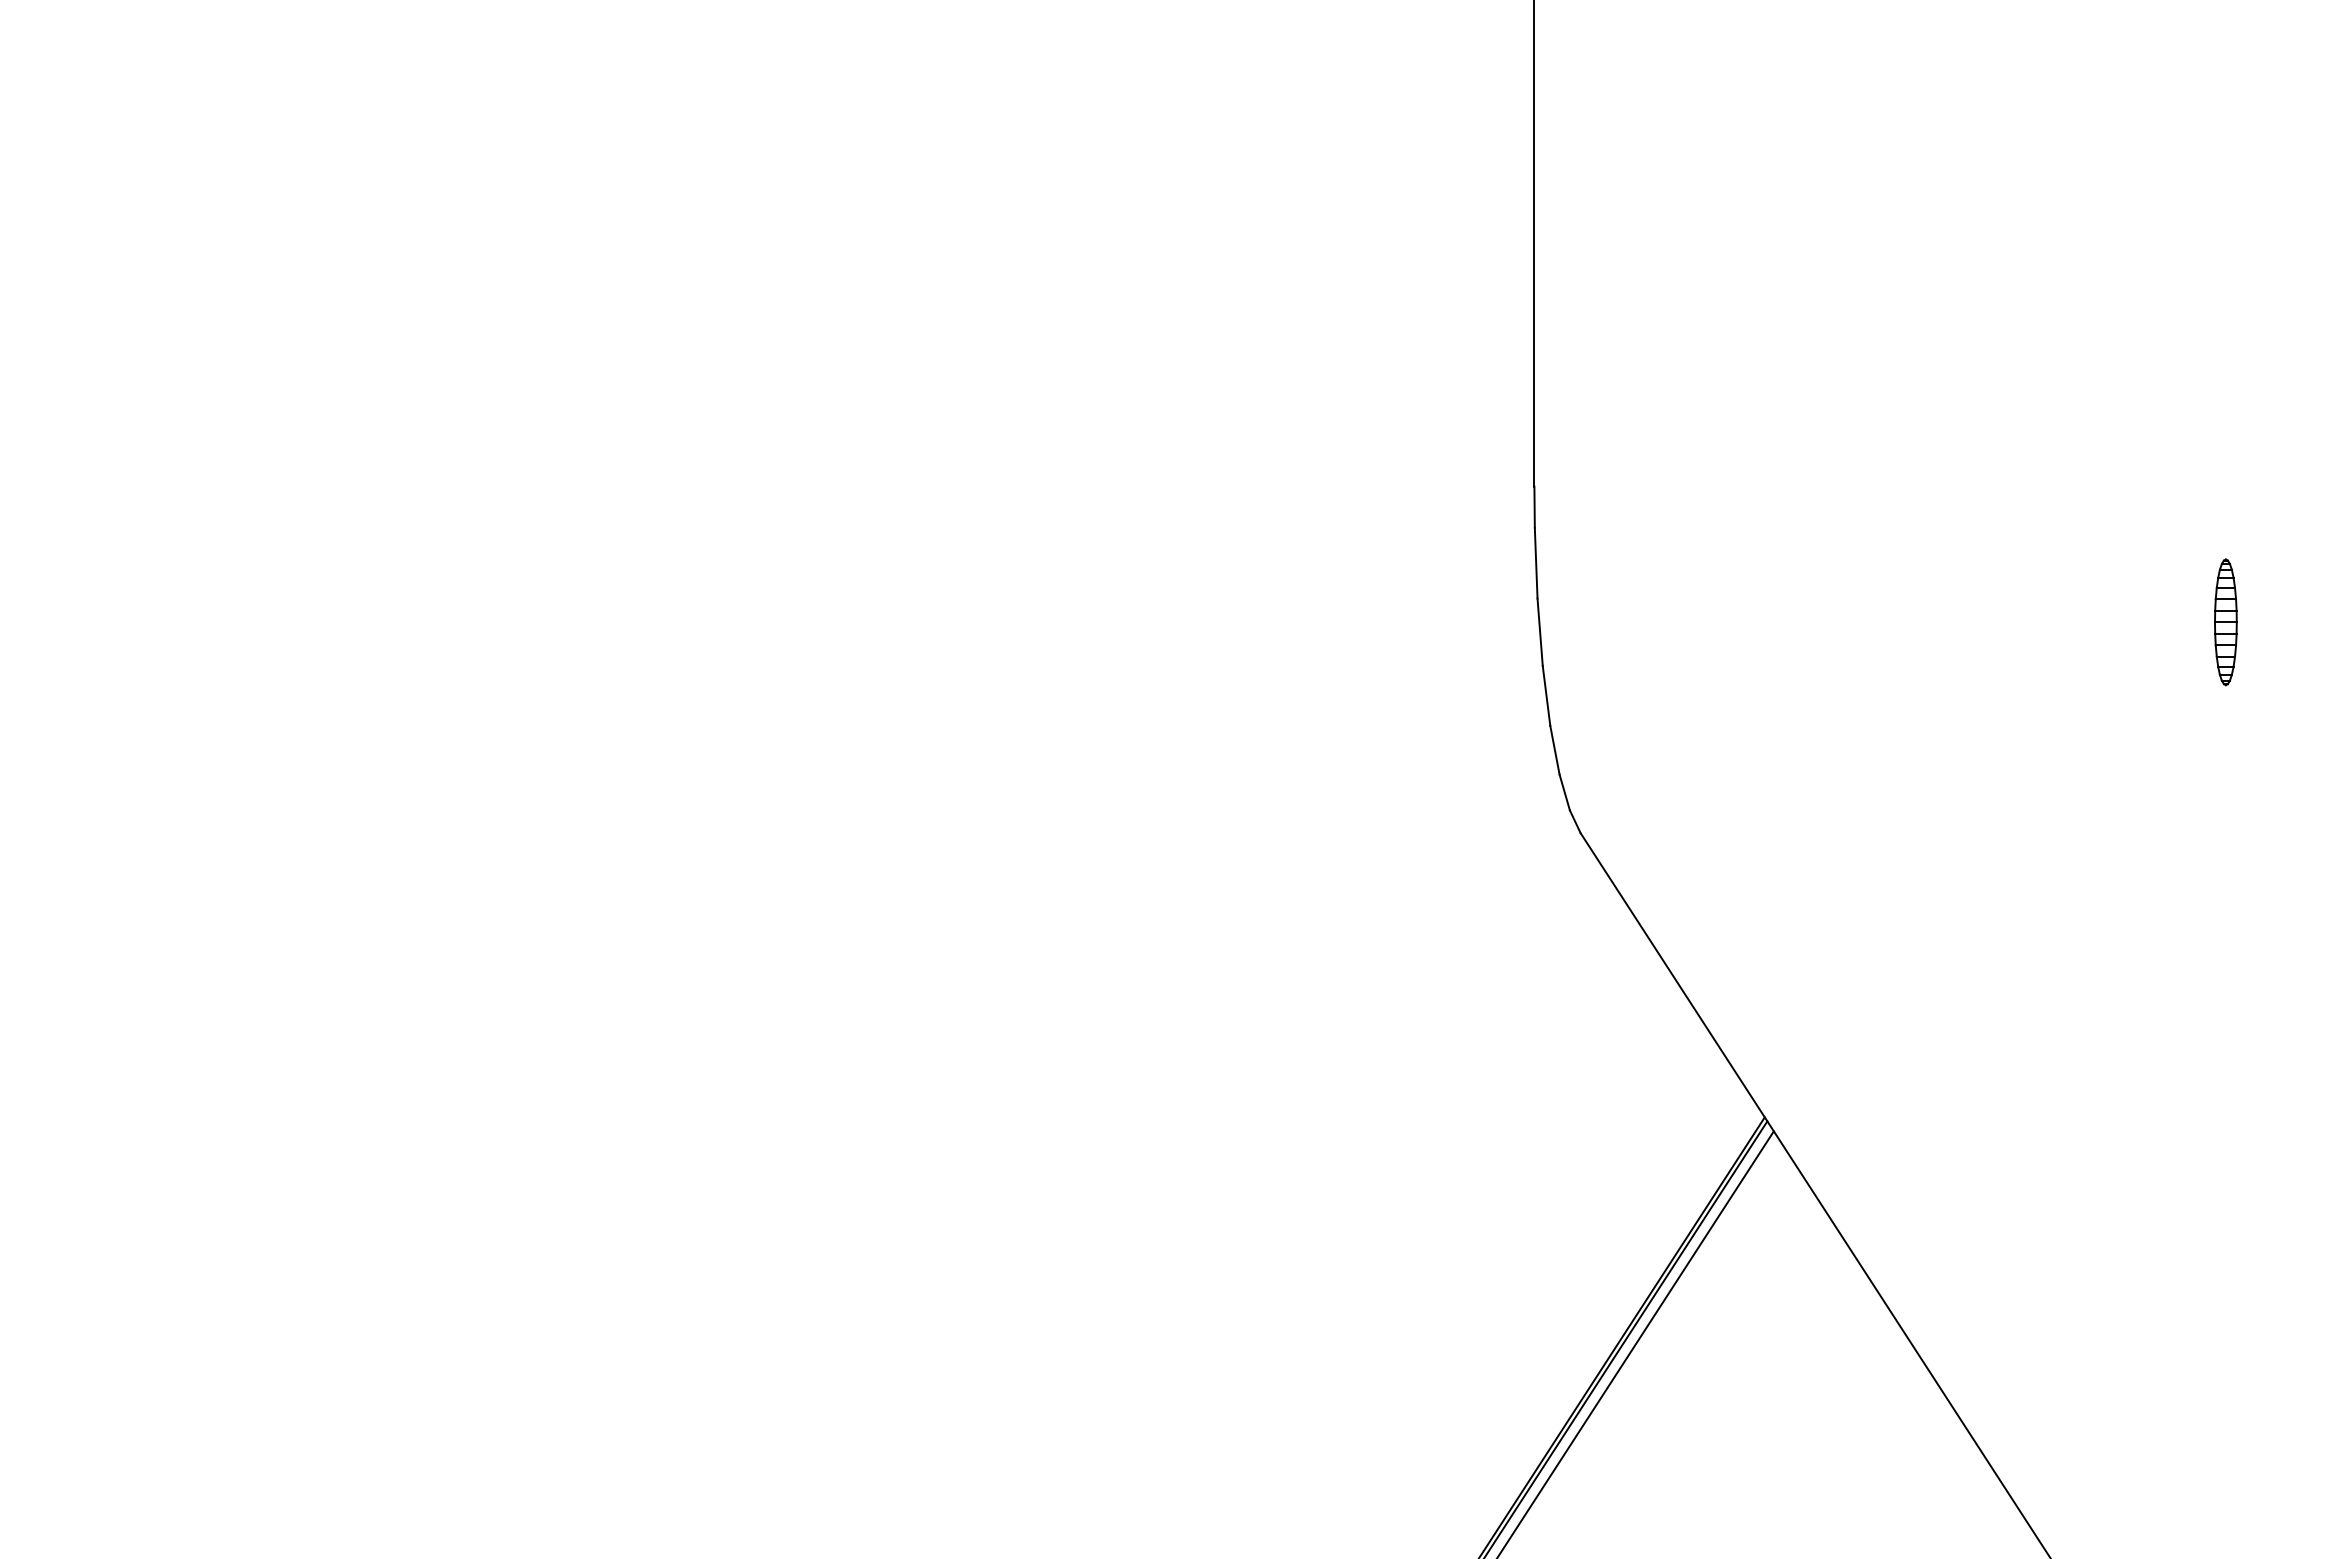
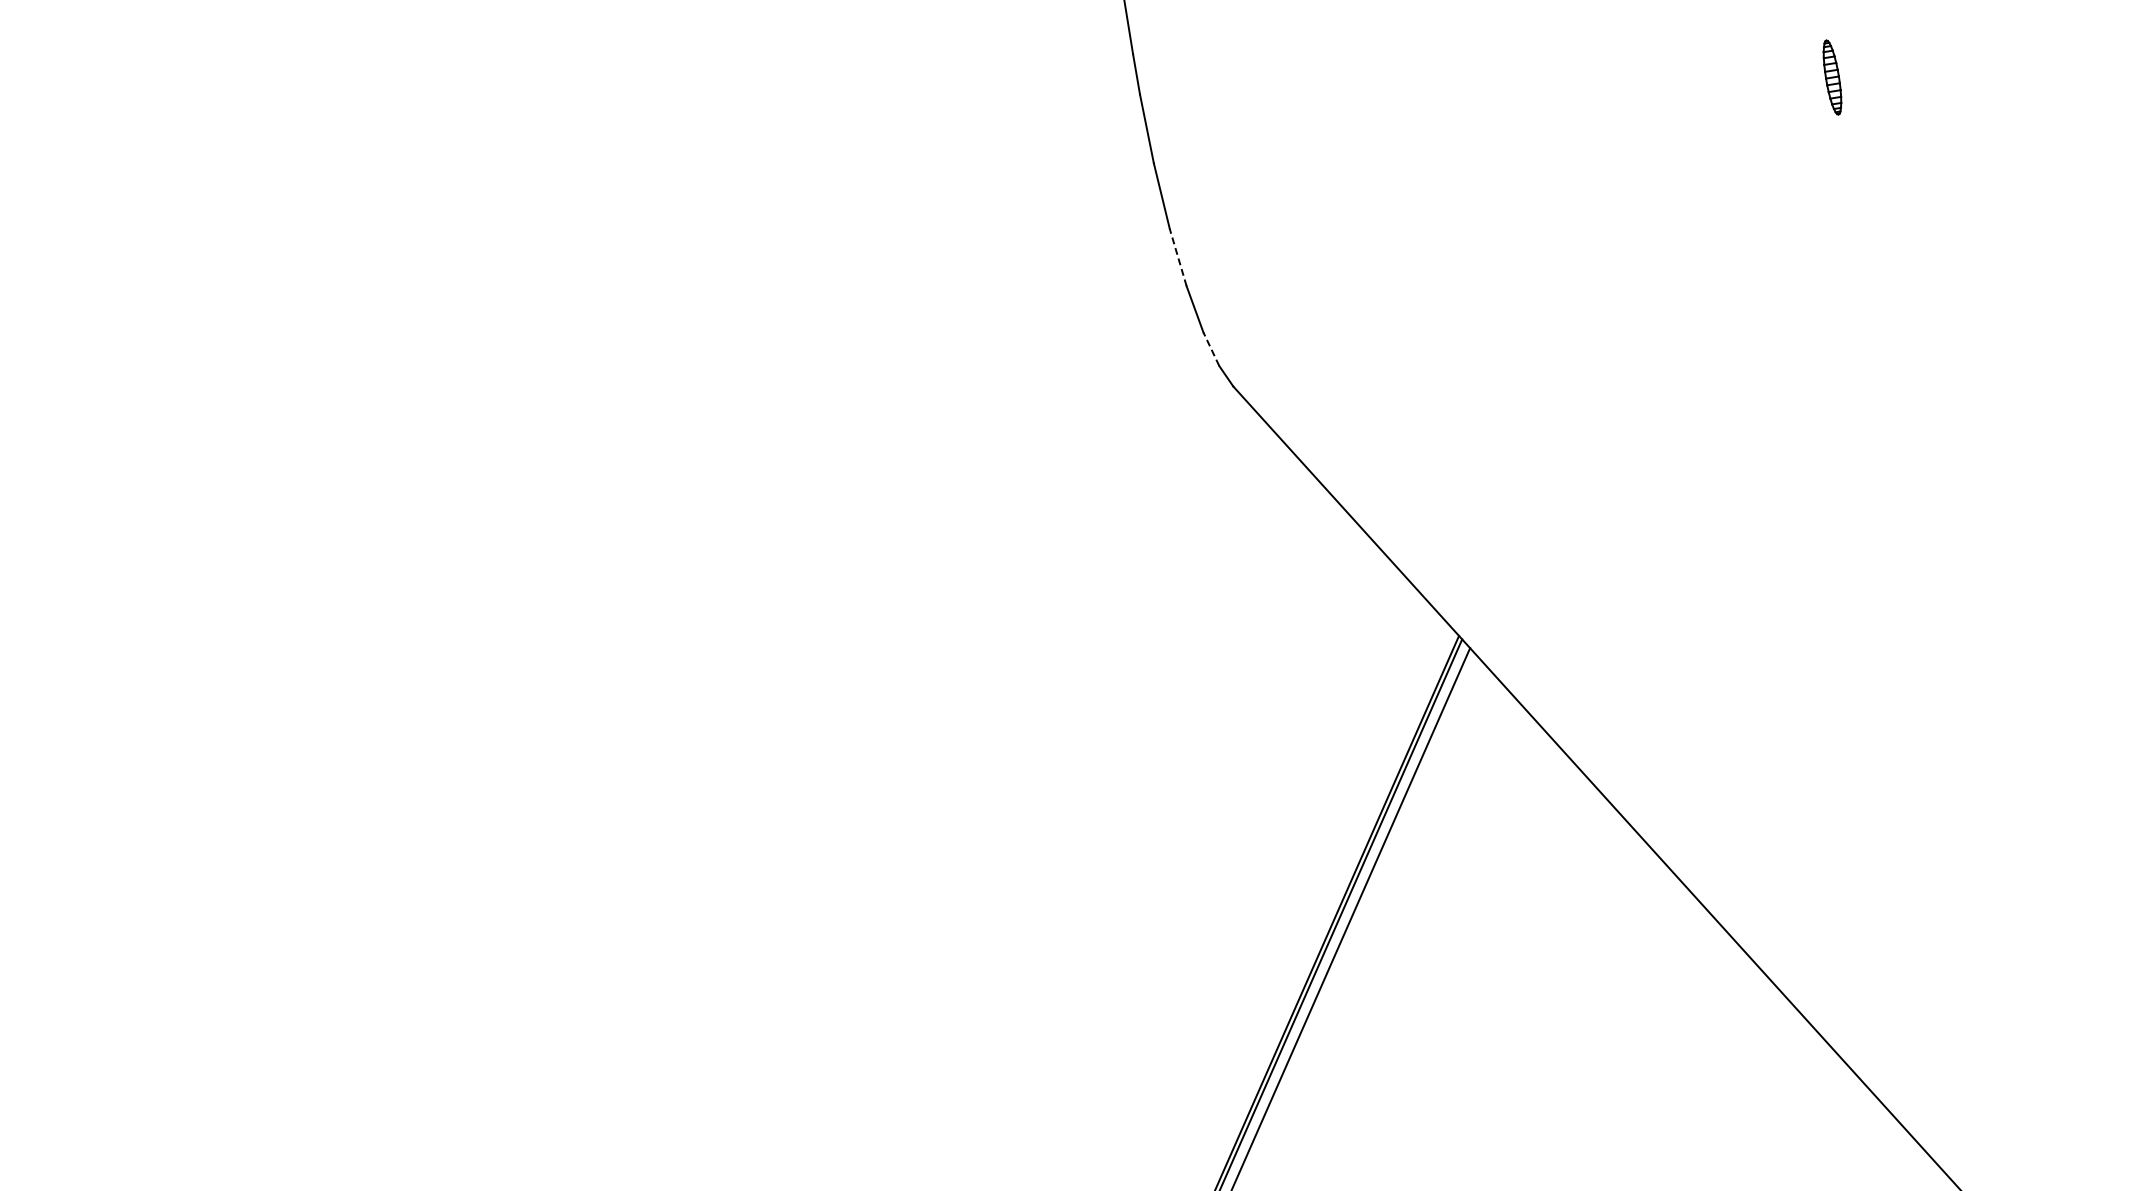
part: (2225, 622) -> (1832, 77), size x0.6
line: (1546, 695) -> (1178, 257), solid -> dashed
line: (1564, 792) -> (1211, 349), solid -> dashed

